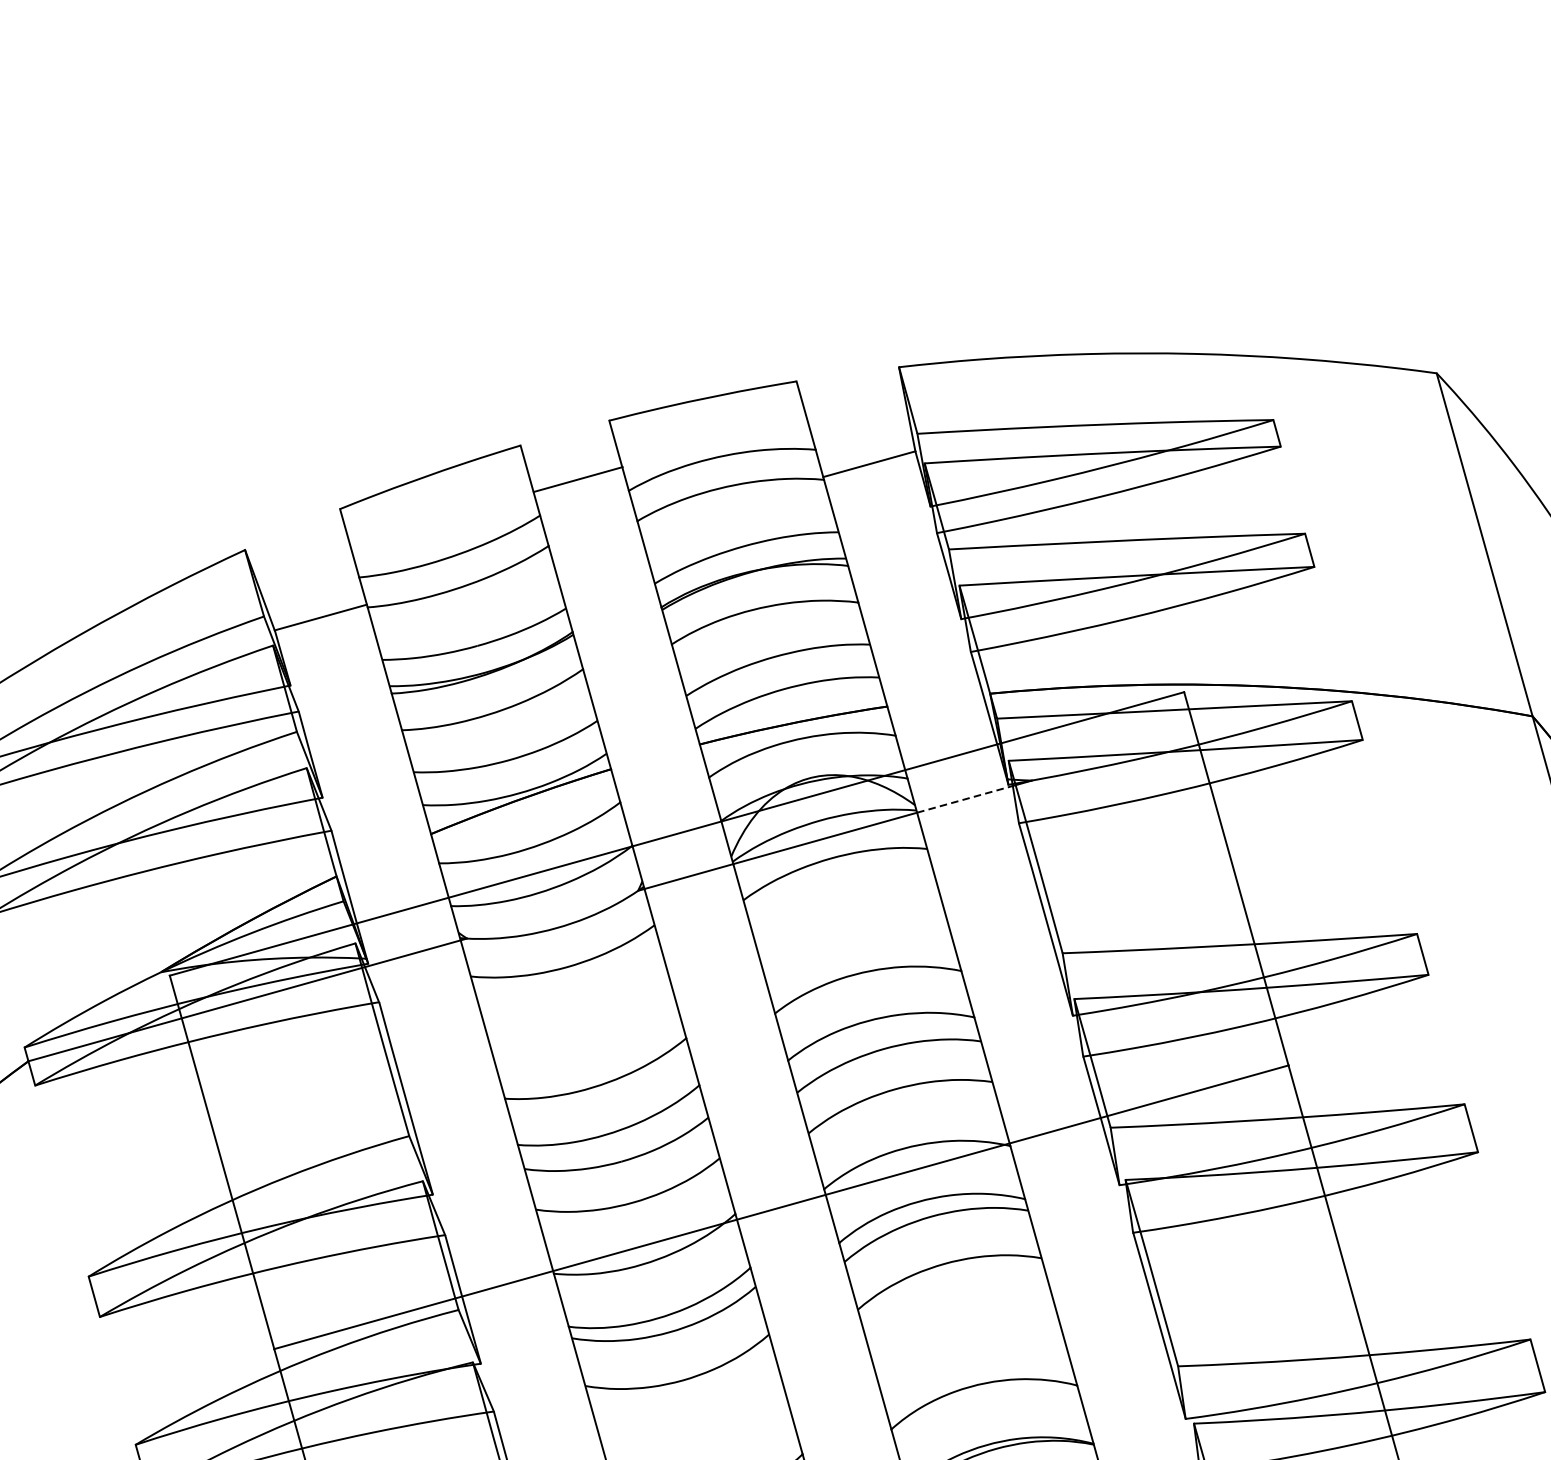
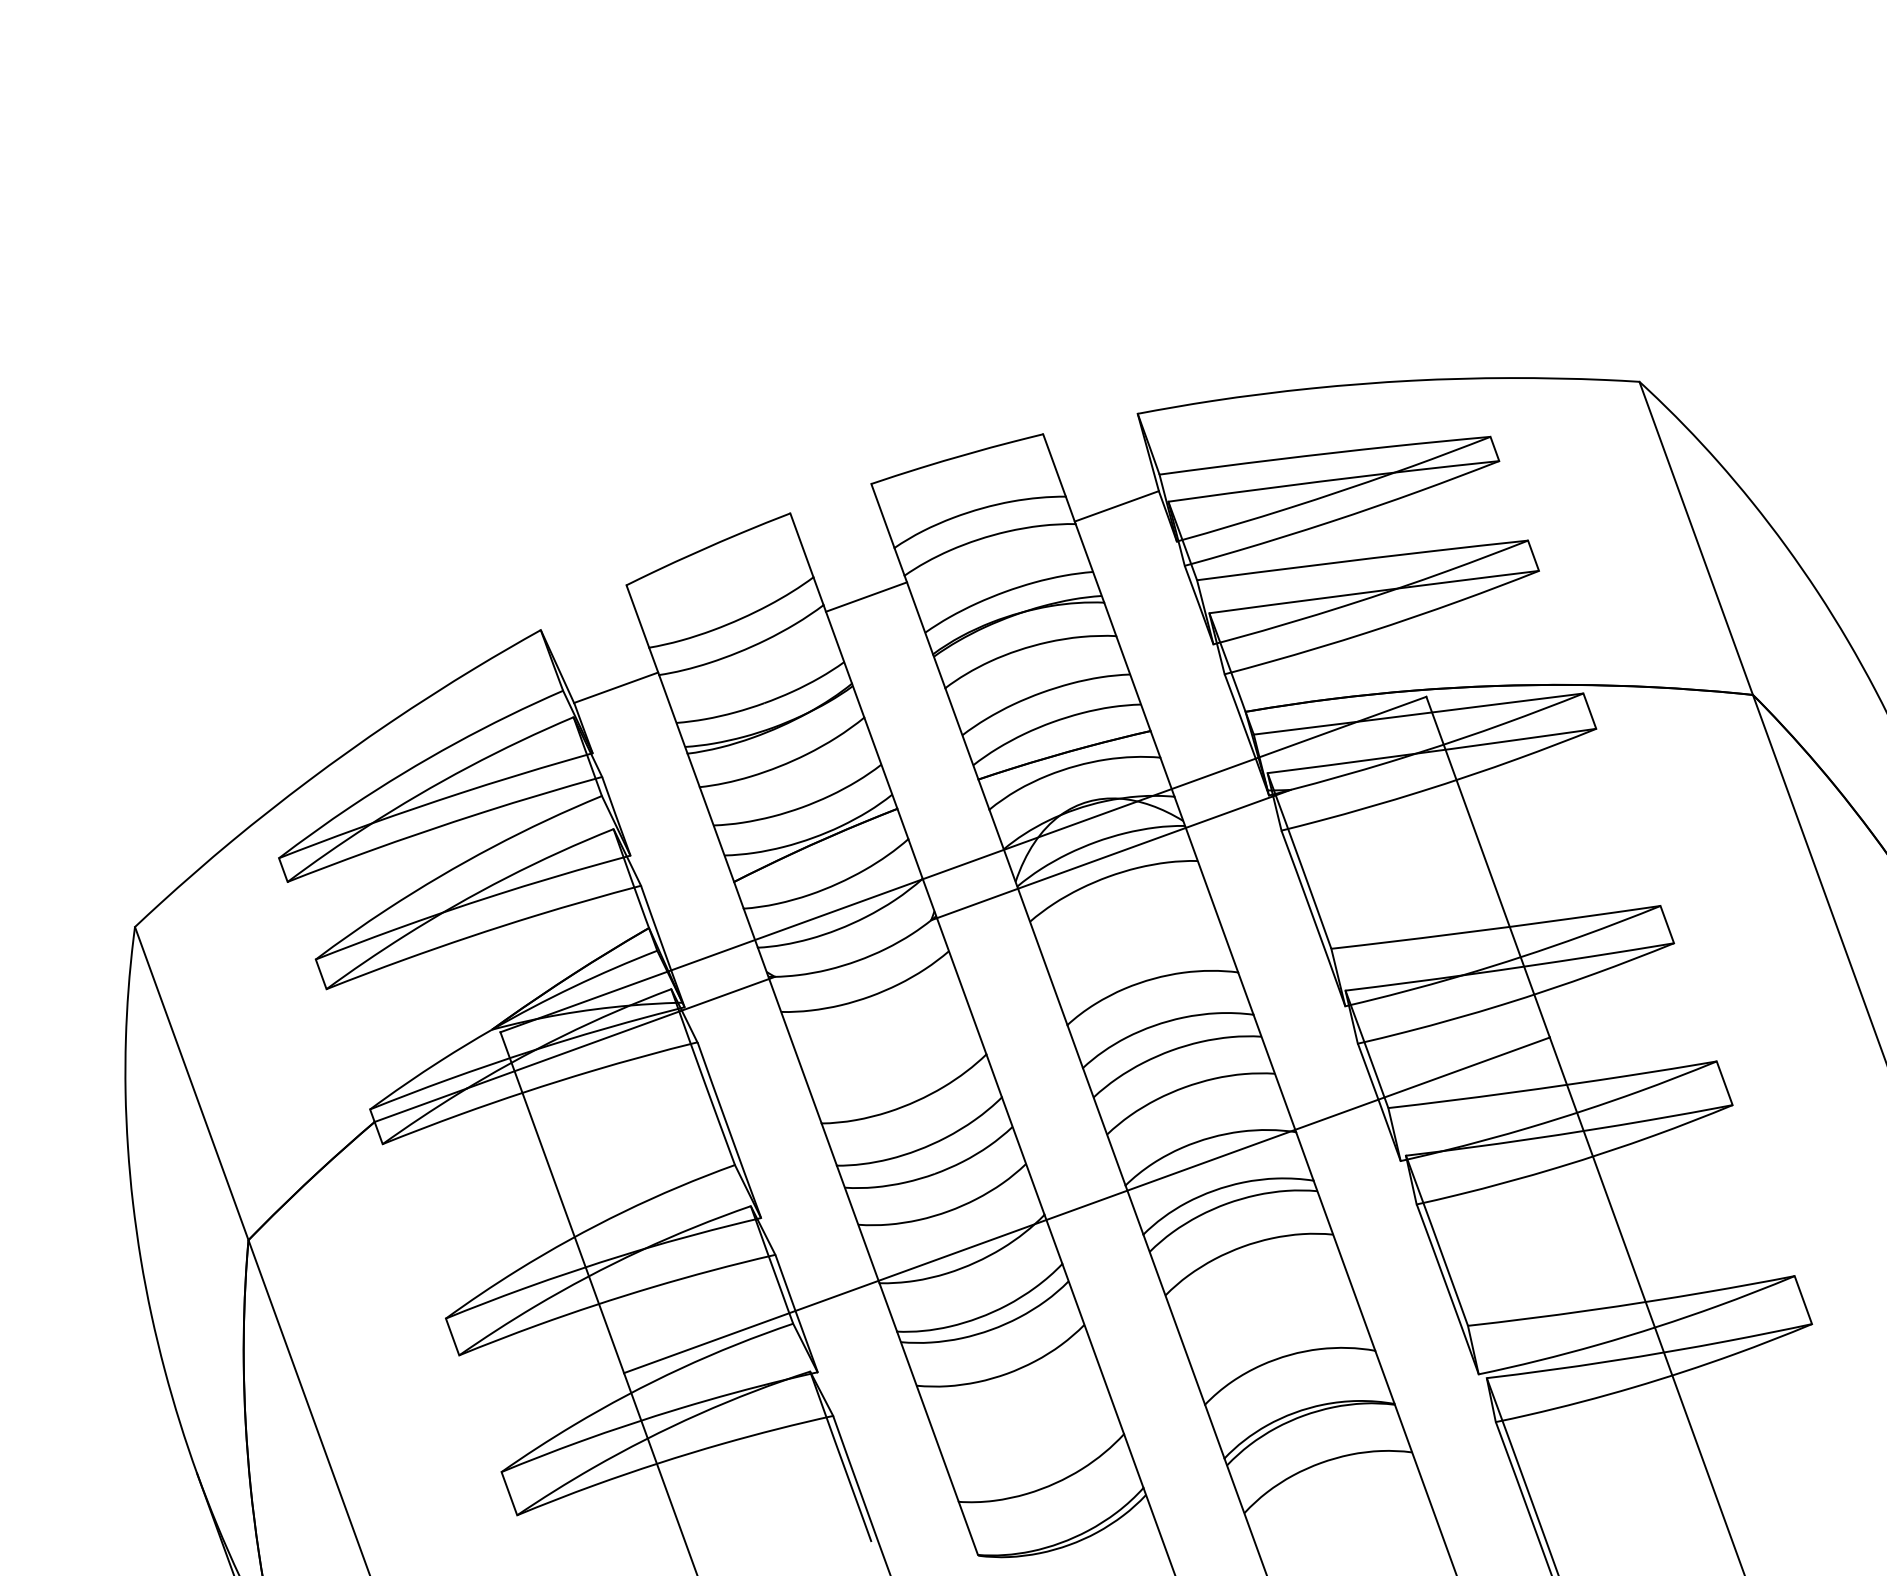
line: (578, 478) -> (866, 596), moved
line: (966, 798) -> (1230, 811), dashed -> solid

